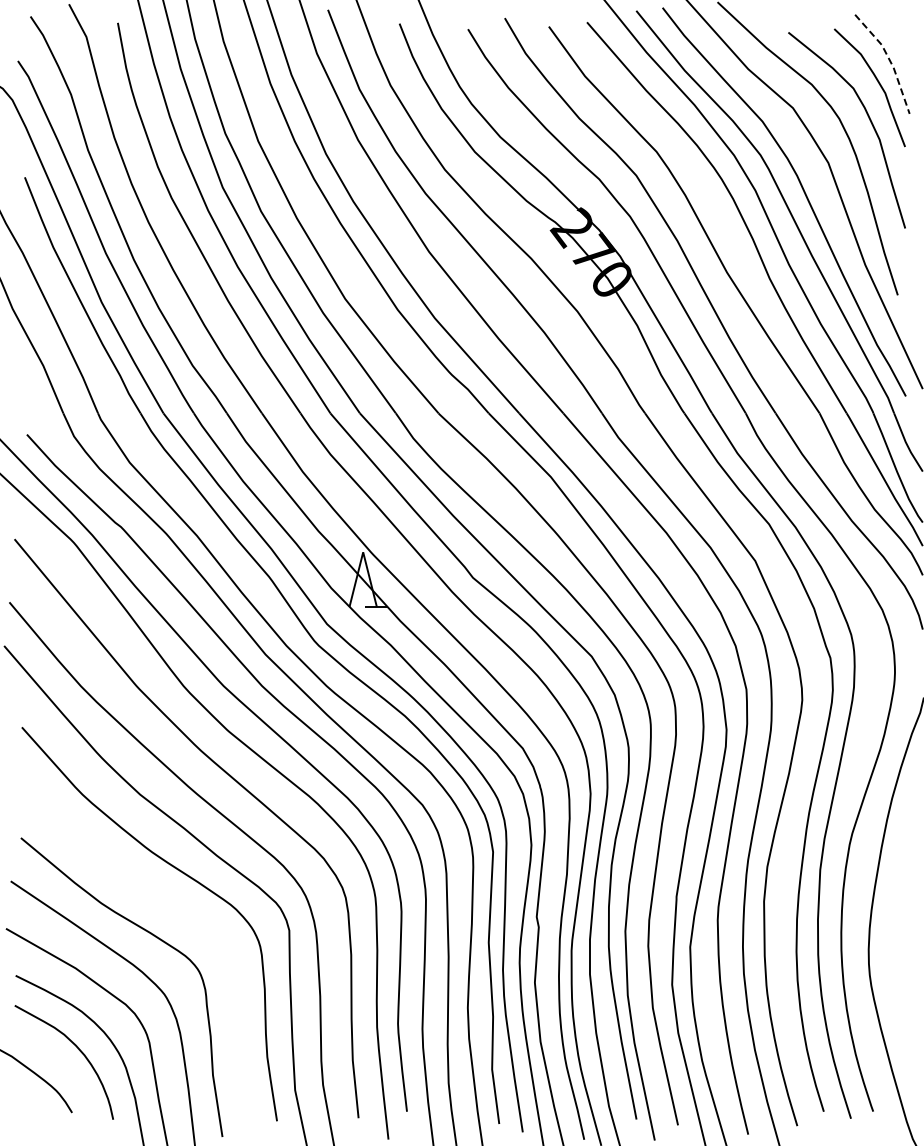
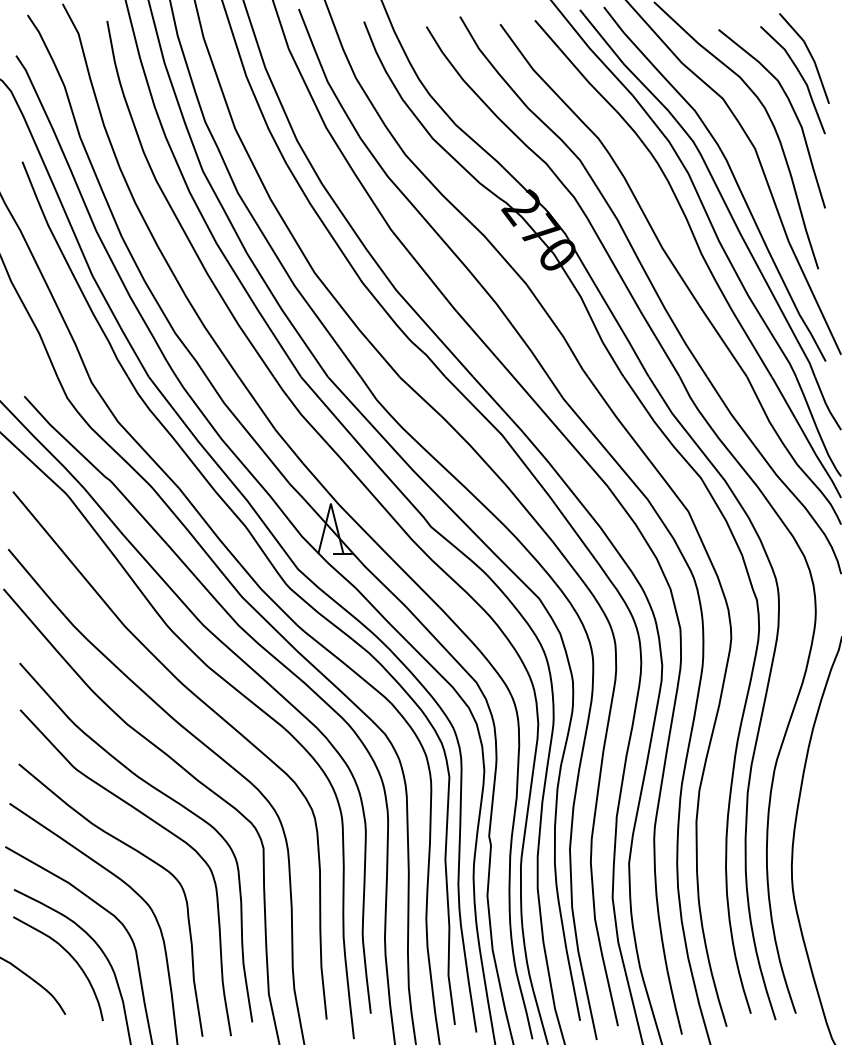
line: (889, 59) -> (810, 54), dashed -> solid
curve: (174, 905) -> (158, 825), added

